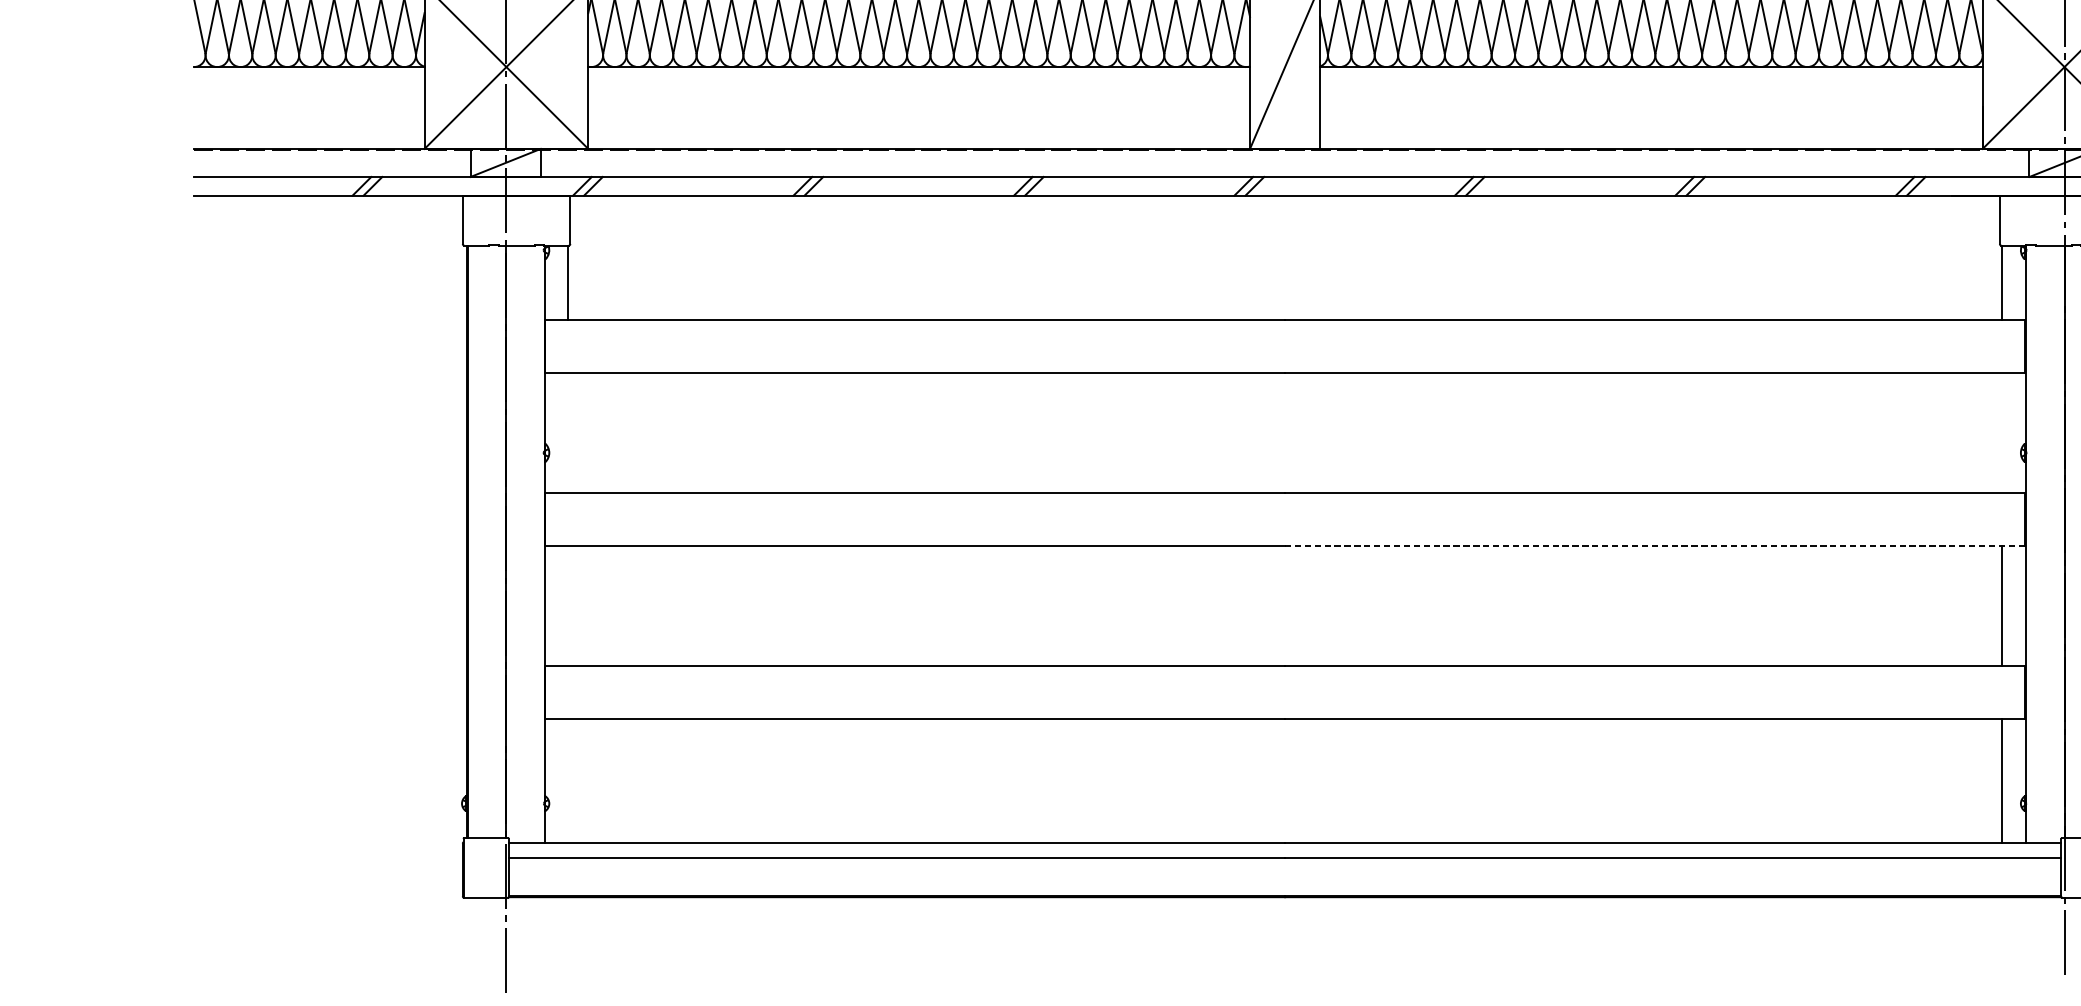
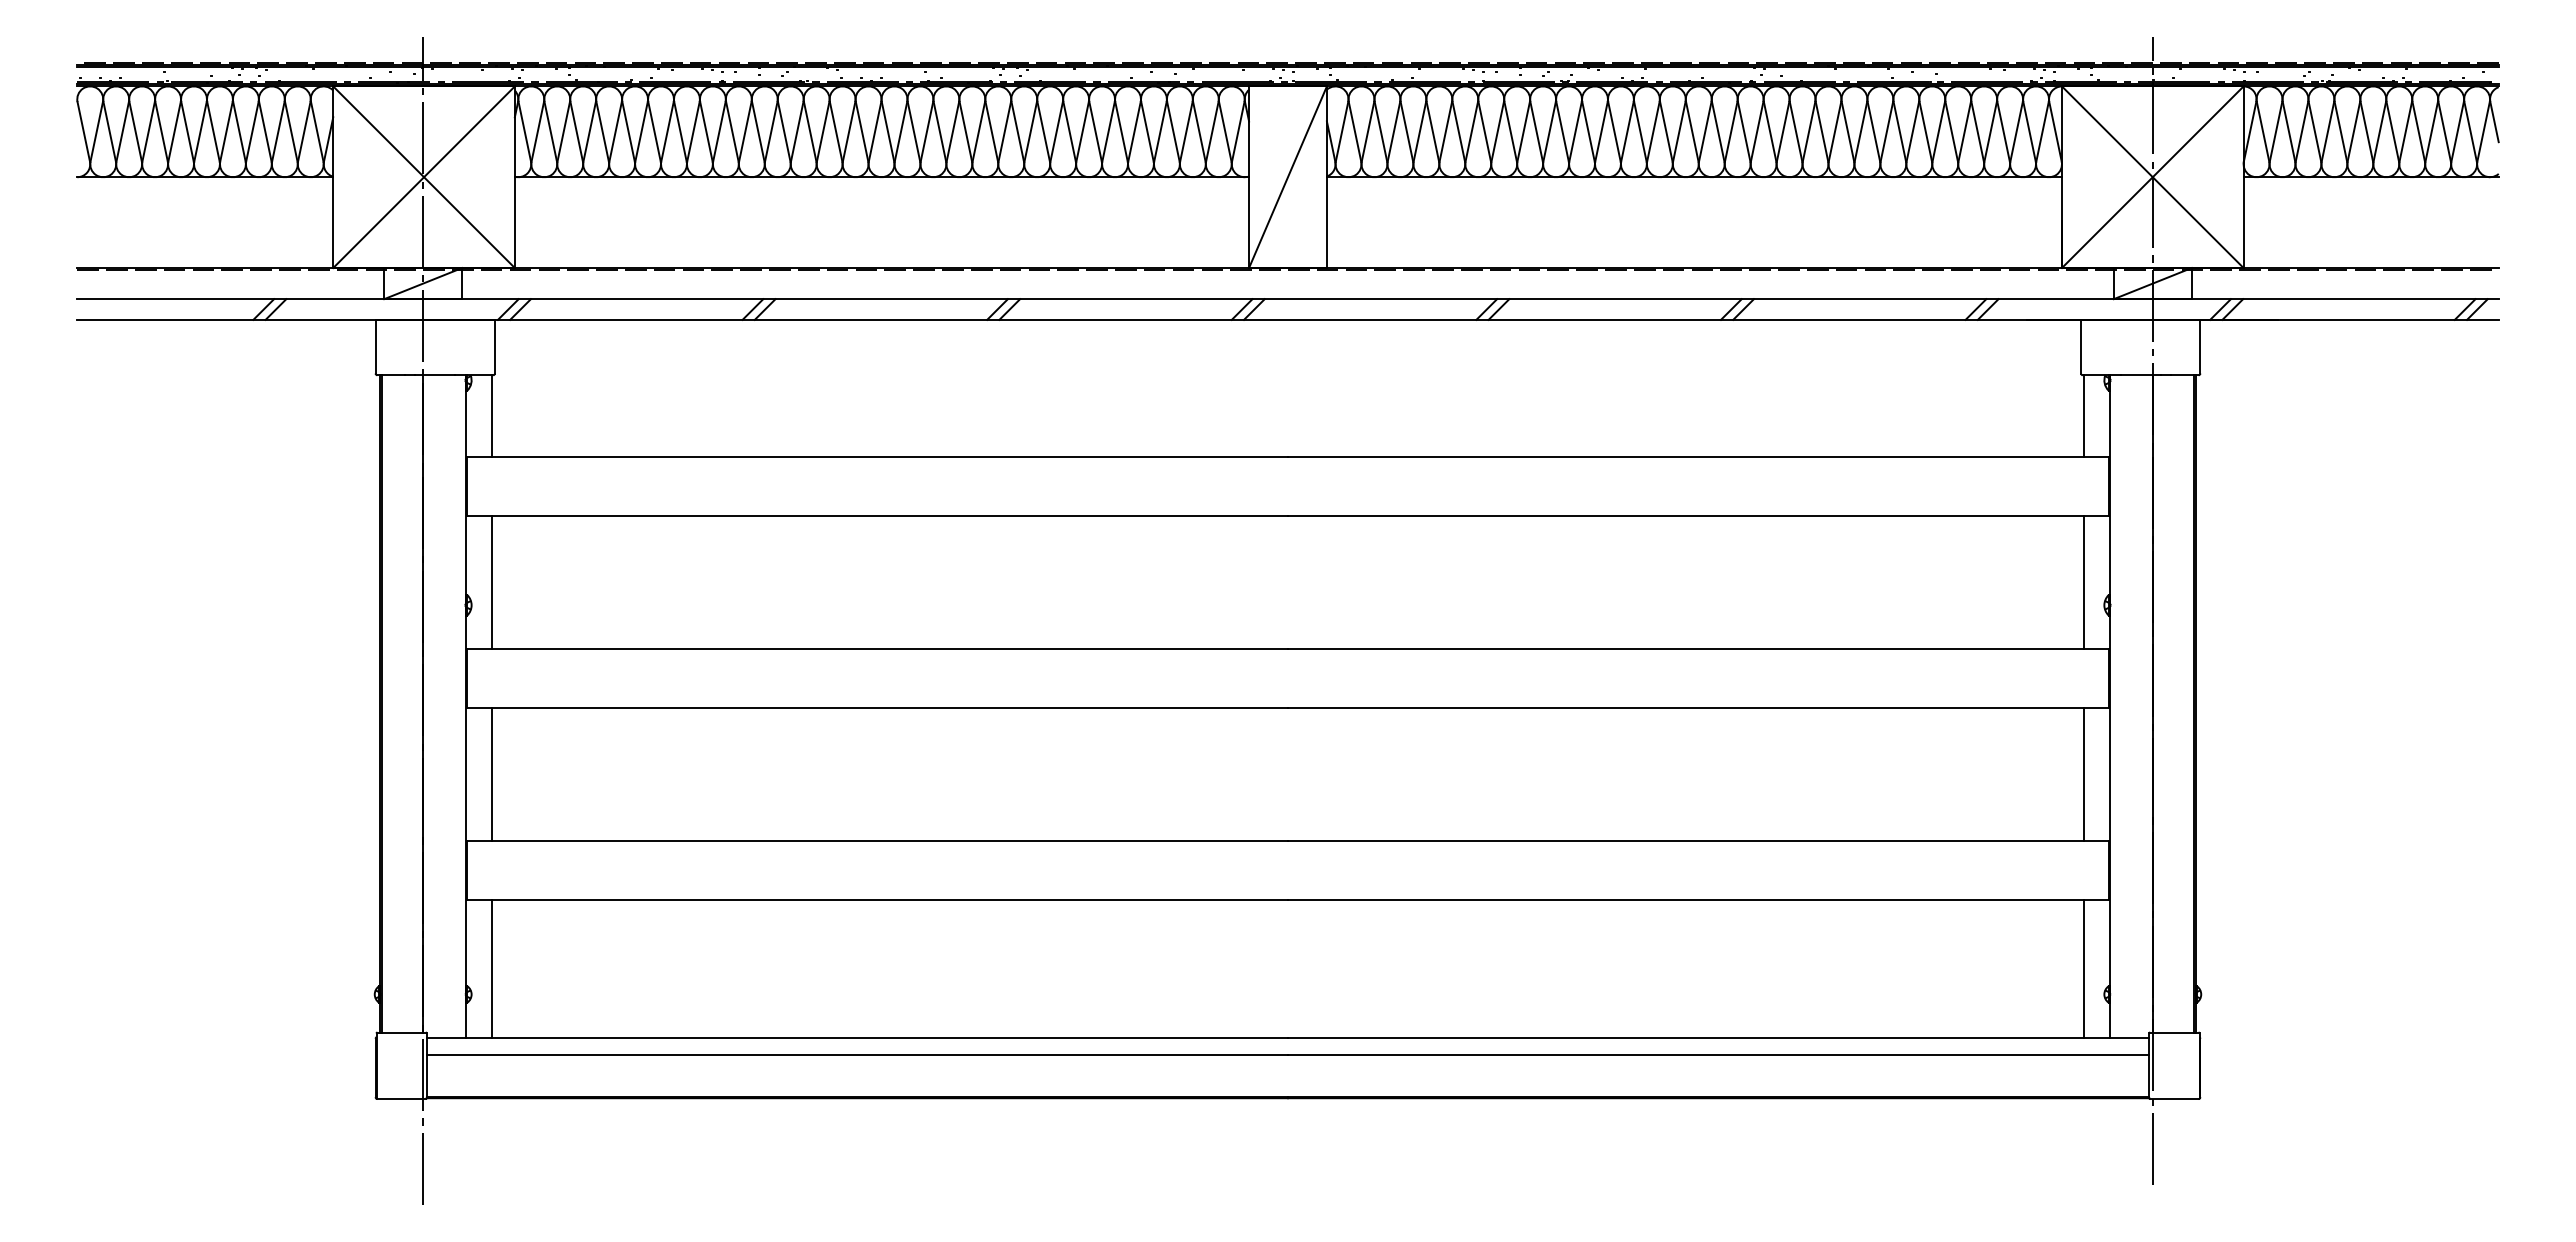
line: (568, 432) -> (492, 582), added
line: (2002, 432) -> (2083, 582), added
line: (1654, 545) -> (1697, 708), dashed -> solid
line: (568, 605) -> (492, 774), added
line: (568, 780) -> (492, 968), added

